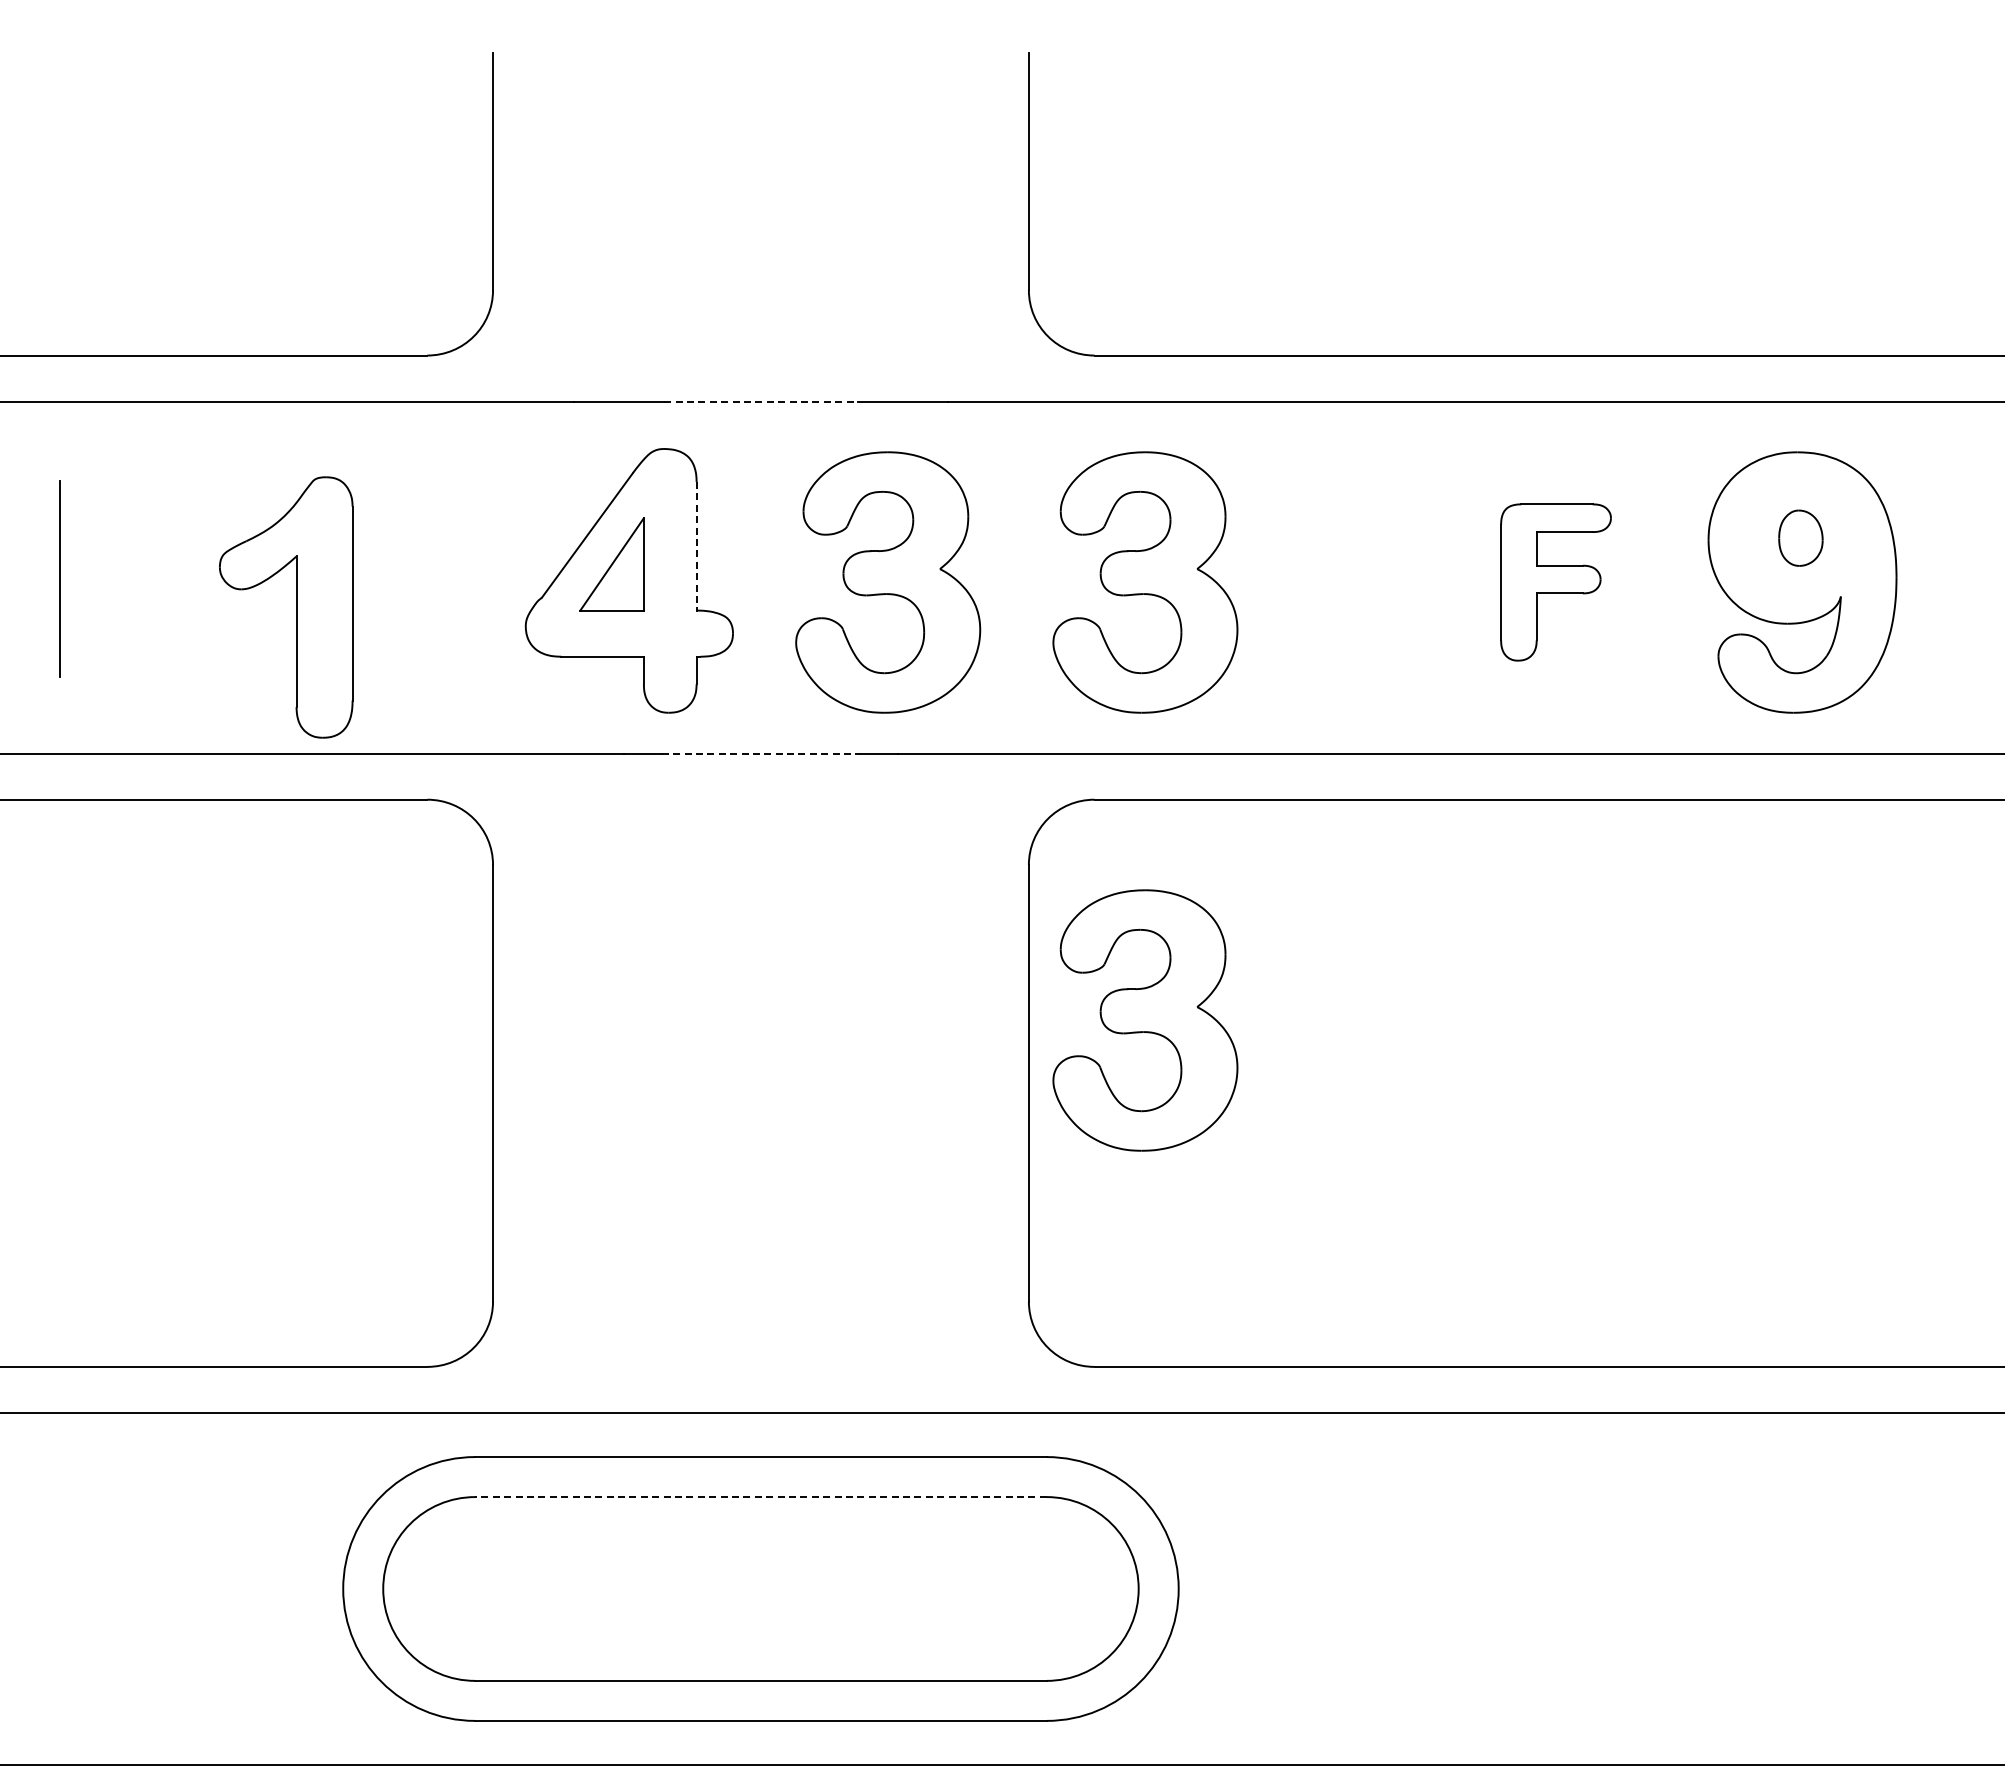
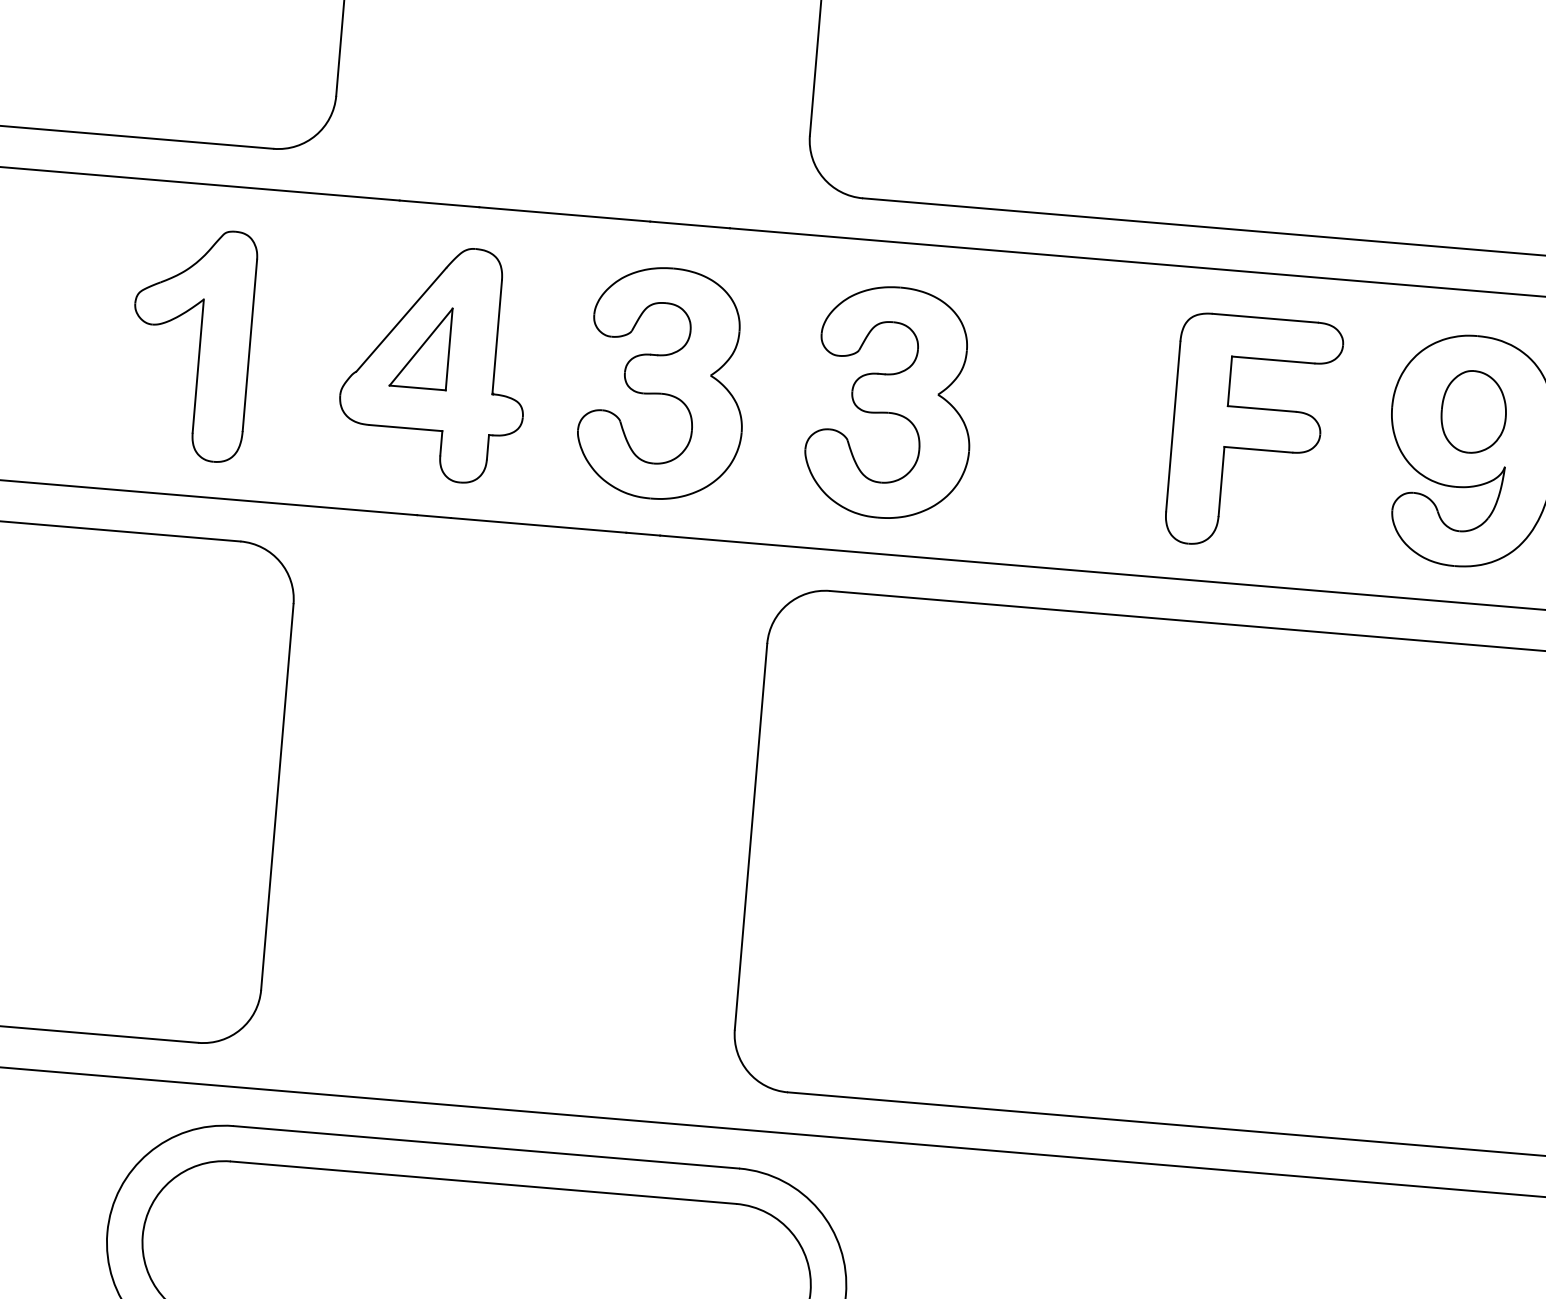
line: (760, 401) -> (564, 214), dashed -> solid
part: (1800, 538) -> (1473, 412), size x1.67
line: (696, 546) -> (497, 337), dashed -> solid
part: (1555, 582) -> (1253, 433), size x1.67
part: (296, 607) -> (200, 344), moved
line: (761, 753) -> (539, 525), dashed -> solid
part: (1145, 1020) -> (858, 789), removed
line: (760, 1497) -> (483, 1183), dashed -> solid

